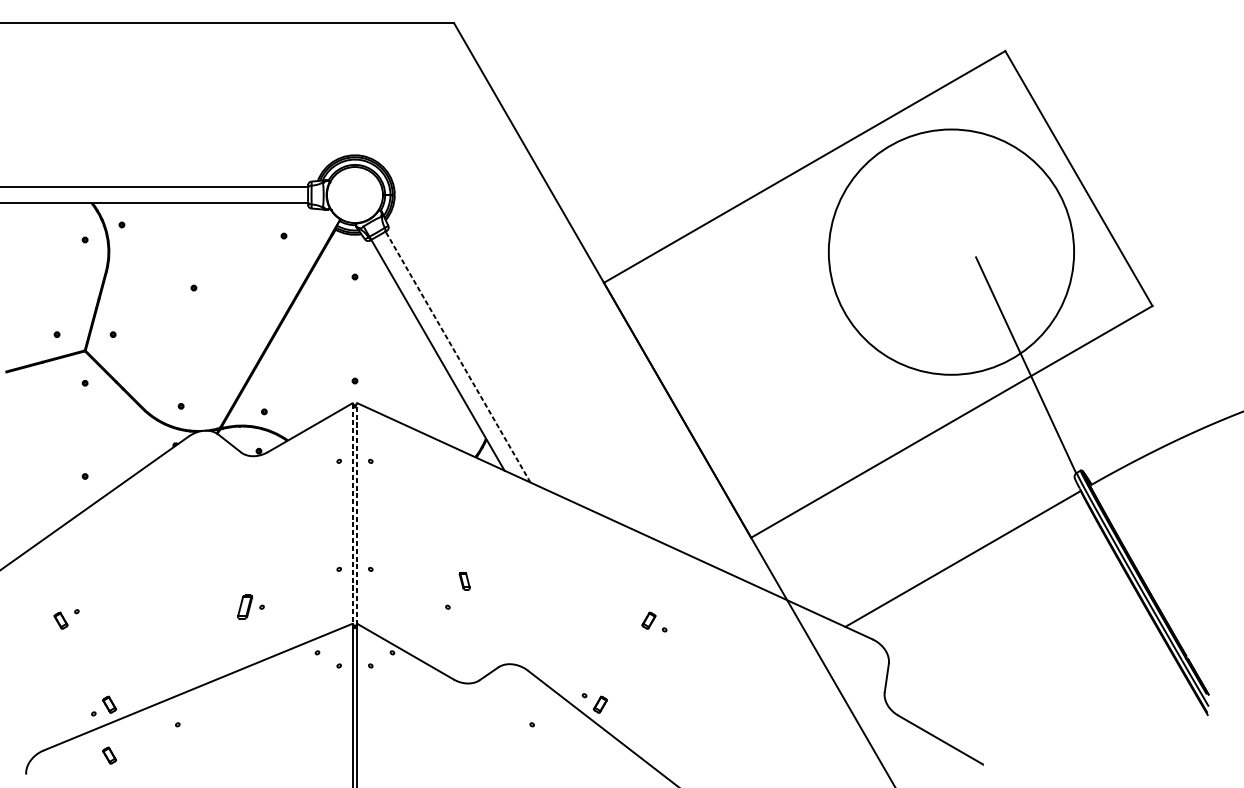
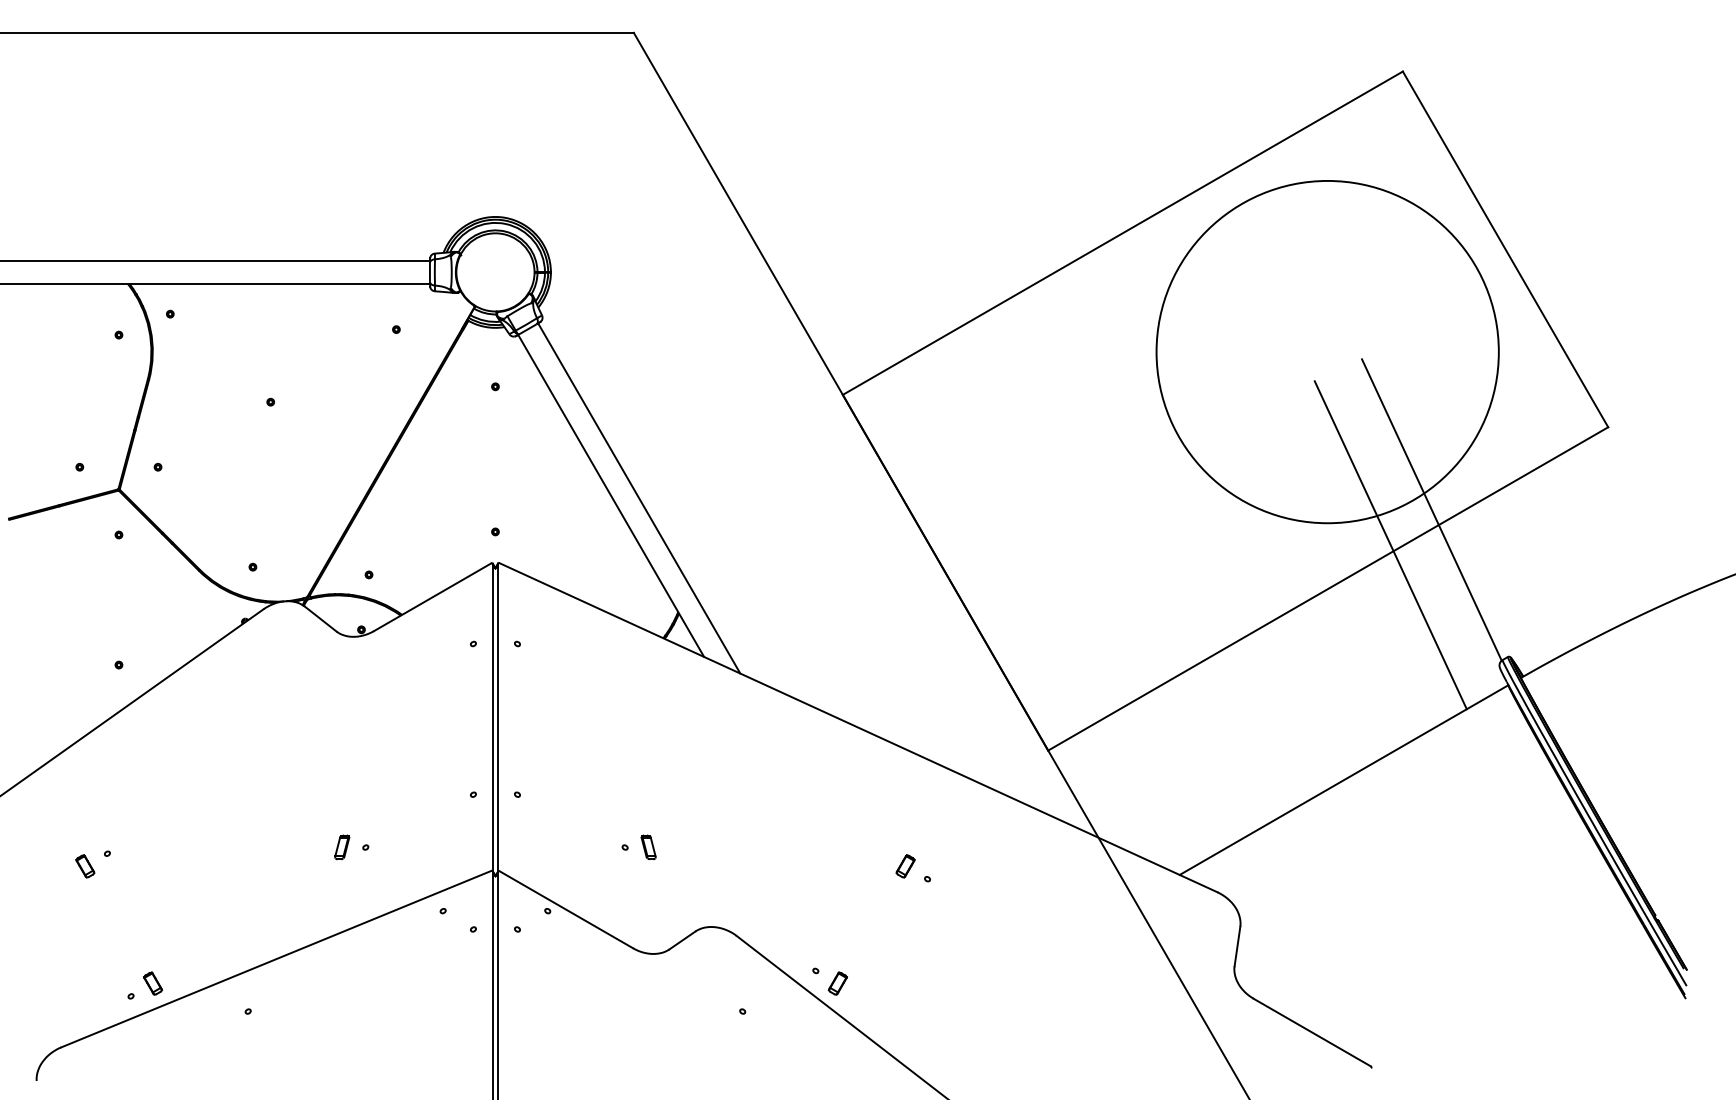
line: (458, 357) -> (639, 498), dashed -> solid
line: (996, 390) -> (1390, 545), added
line: (352, 514) -> (492, 717), dashed -> solid
line: (357, 514) -> (498, 717), dashed -> solid
part: (464, 581) -> (648, 847), moved
part: (245, 607) -> (342, 847), size x0.71
part: (109, 755) -> (153, 1054), removed

